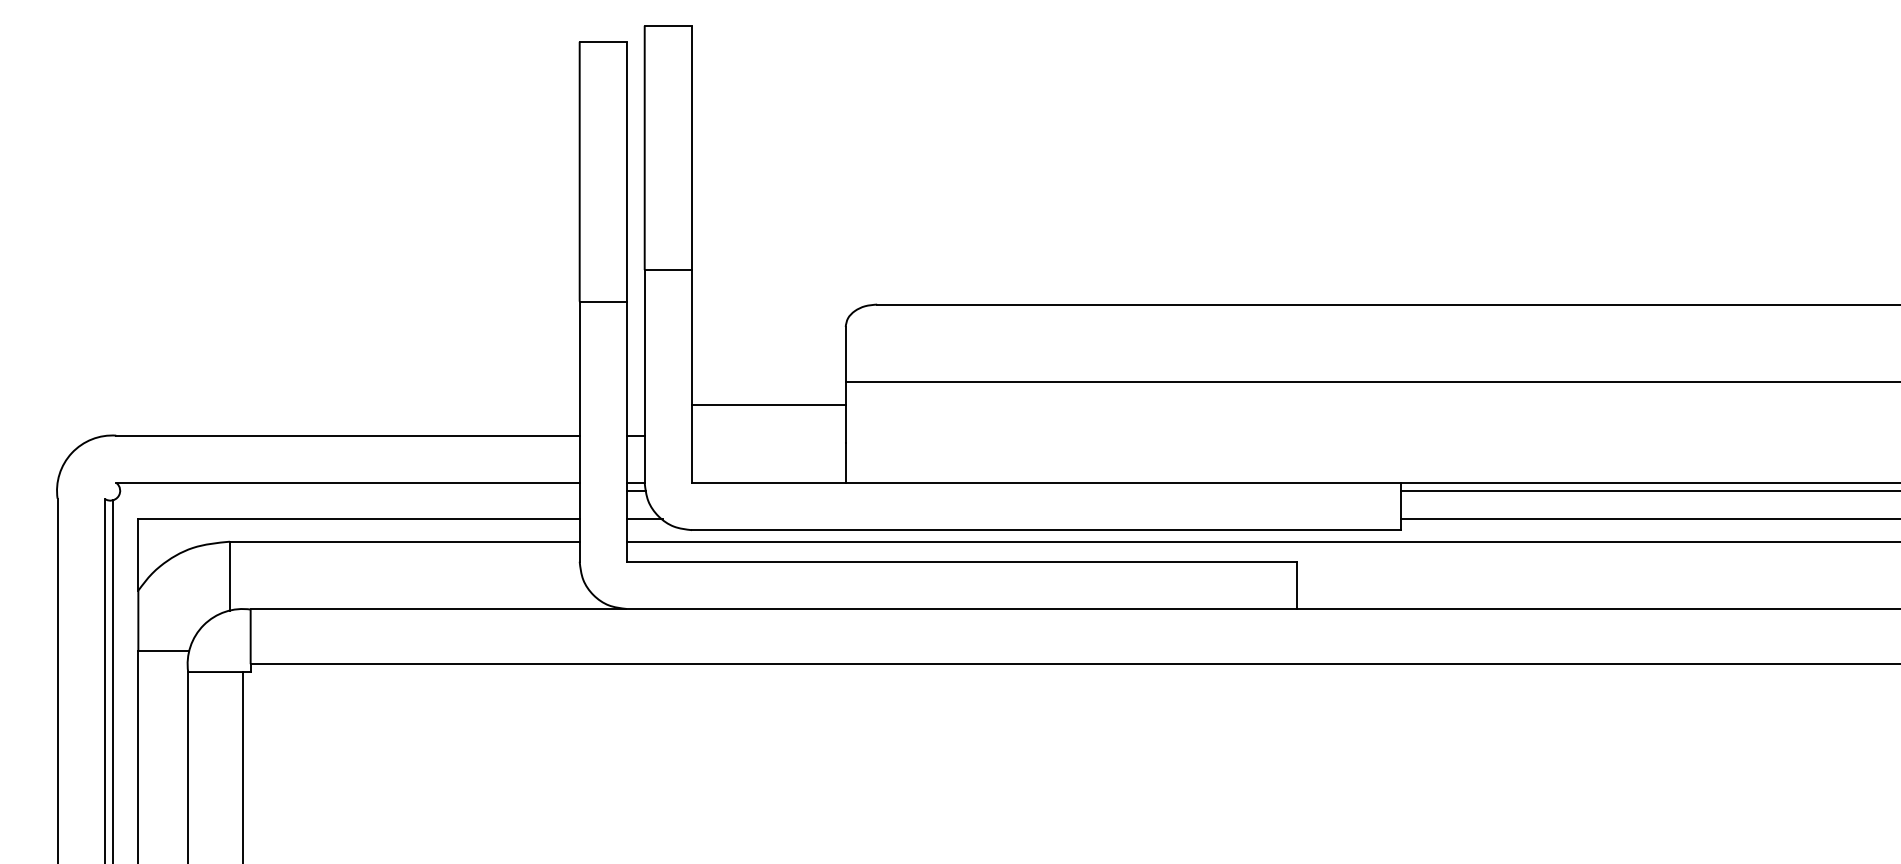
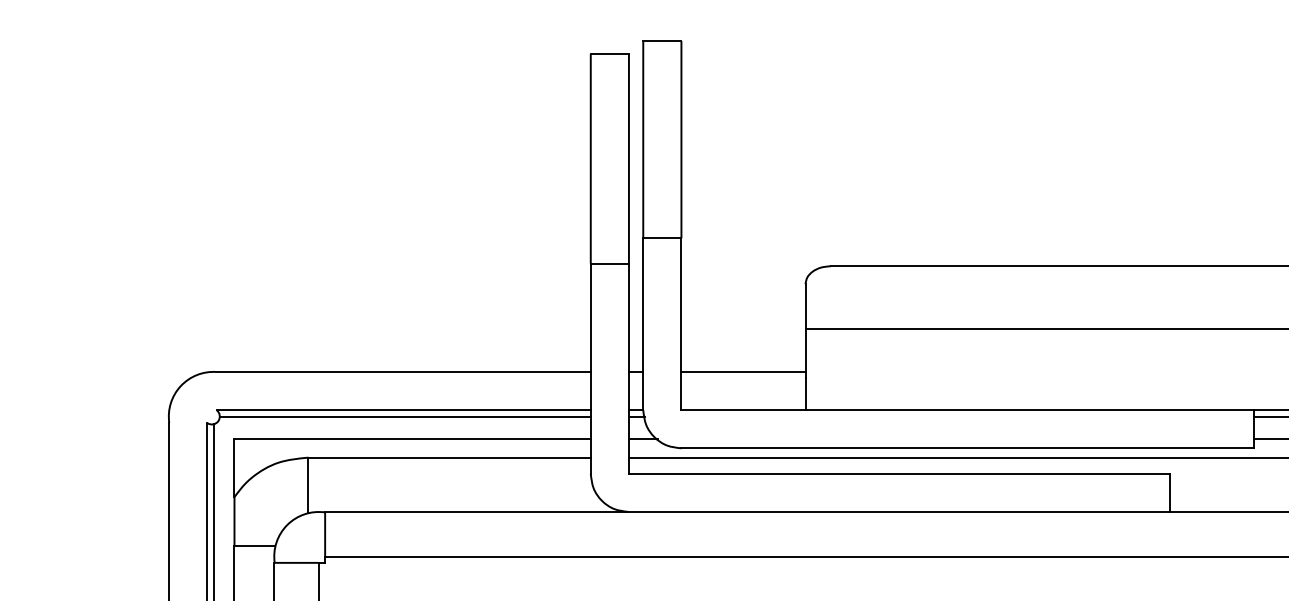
line: (768, 404) -> (743, 371), moved
line: (349, 490) -> (404, 416), added

